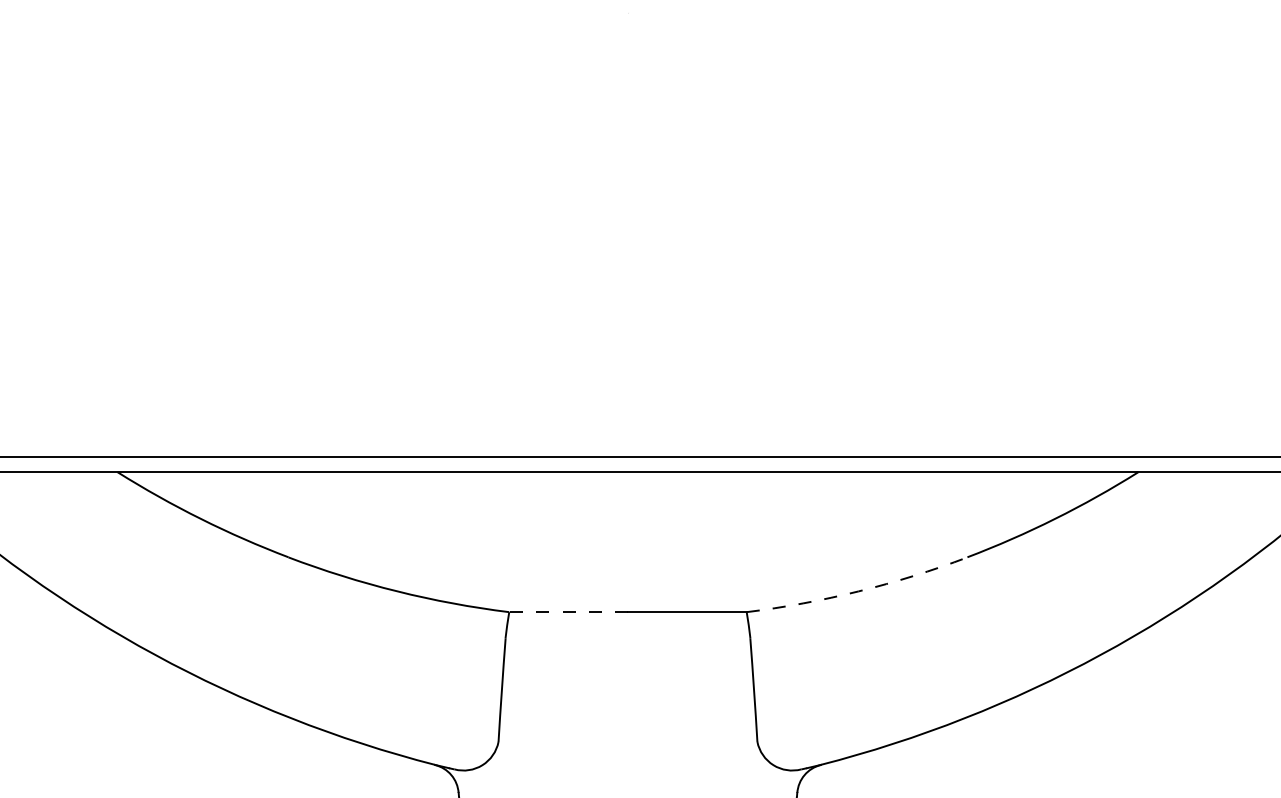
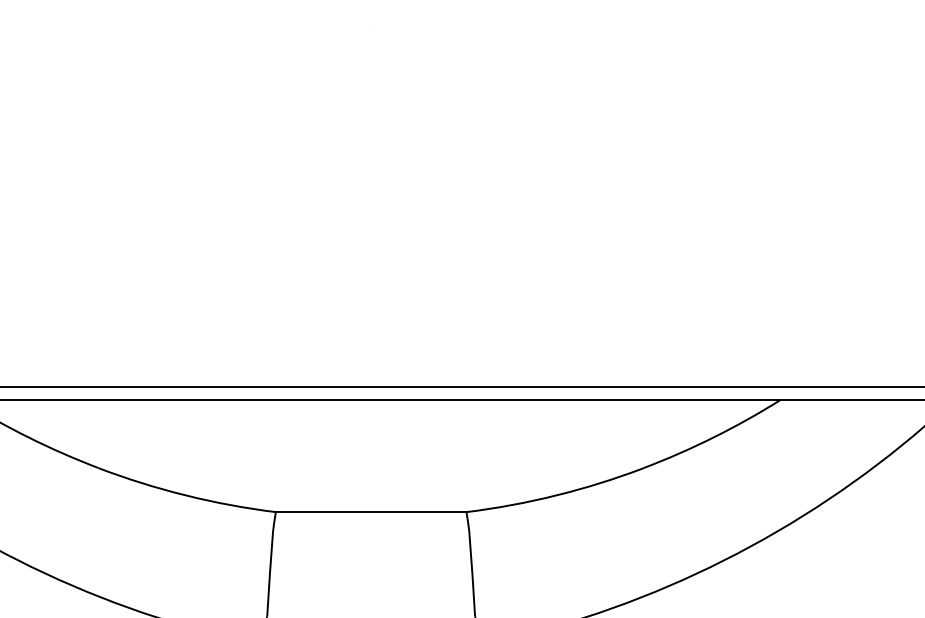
arc: (858, 591) -> (556, 495), dashed -> solid
line: (568, 612) -> (323, 512), dashed -> solid

